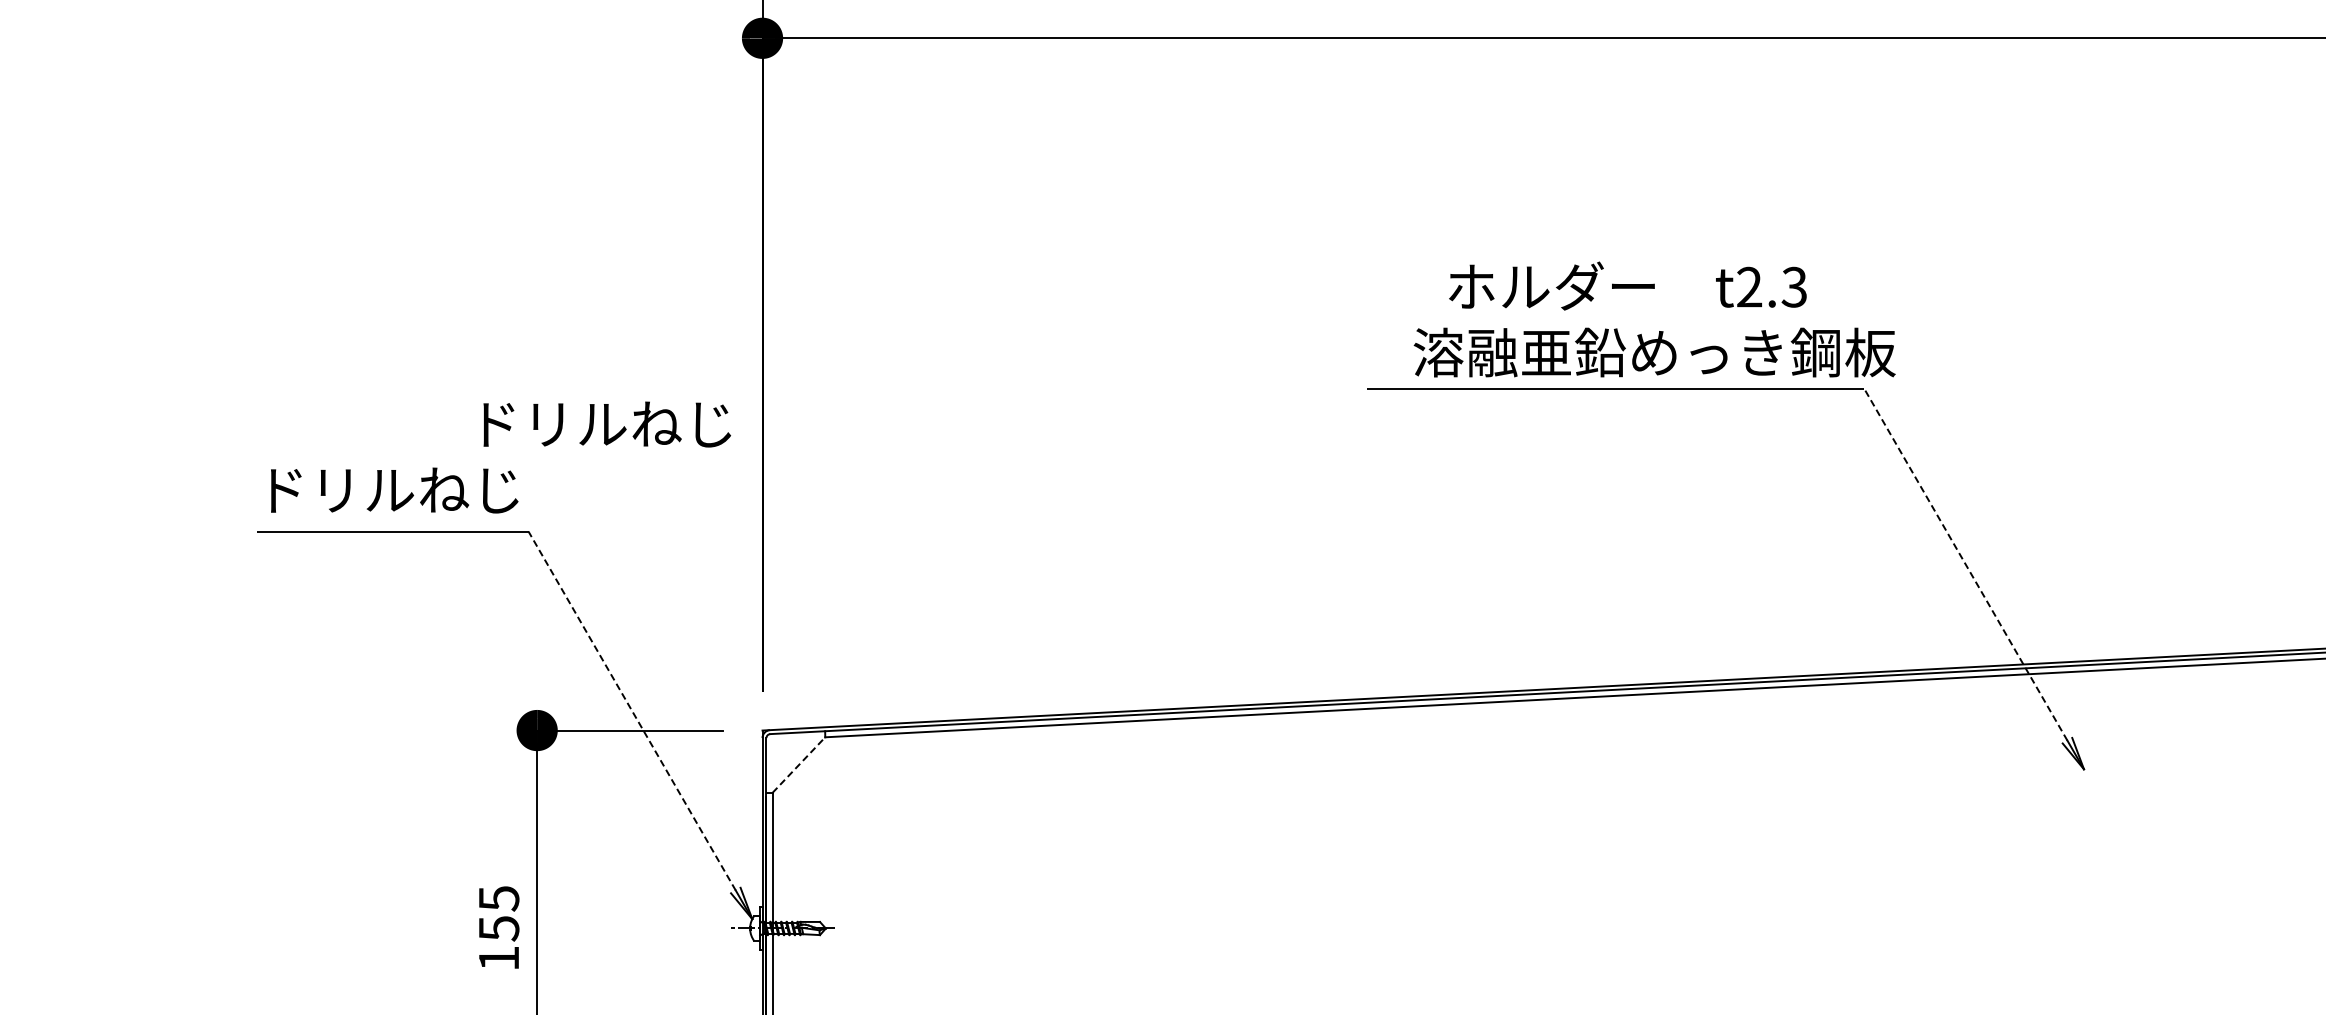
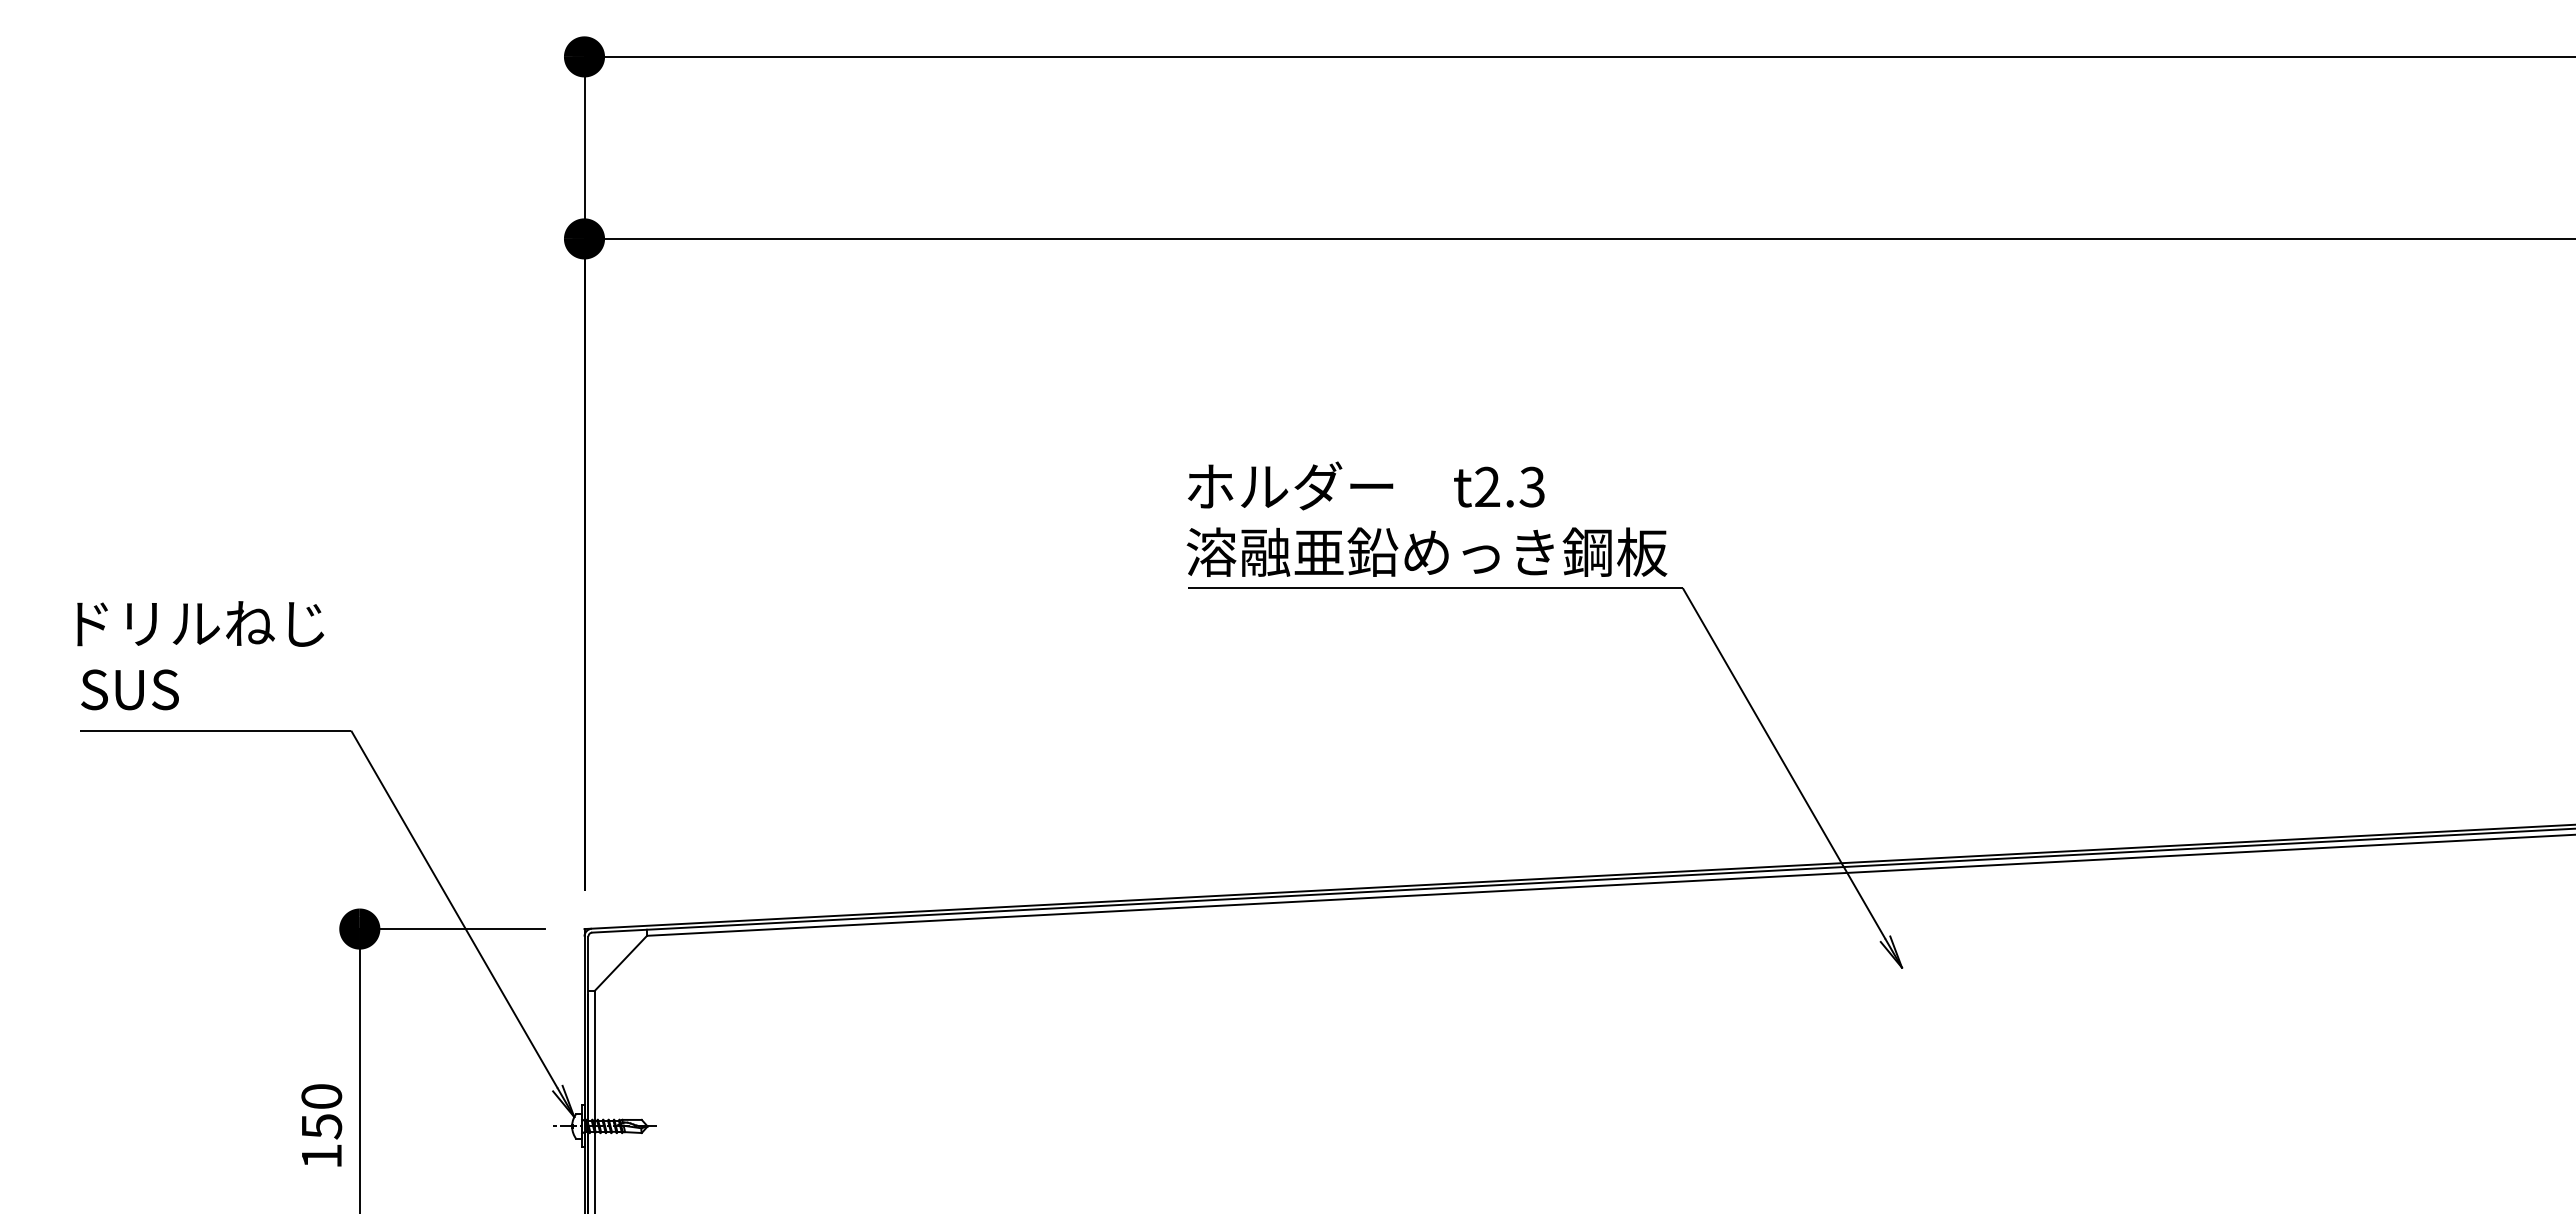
text: (1628, 285) -> (1366, 485), moved
text: (1654, 351) -> (1426, 551), moved
text: (607, 424) -> (200, 623), moved
text: (388, 490) -> (211, 689), ドリルねじ -> SUS
line: (1966, 564) -> (1784, 763), dashed -> solid
line: (632, 710) -> (454, 909), dashed -> solid
line: (799, 765) -> (621, 963), dashed -> solid
text: (498, 898) -> (321, 1096), 155 -> 150

